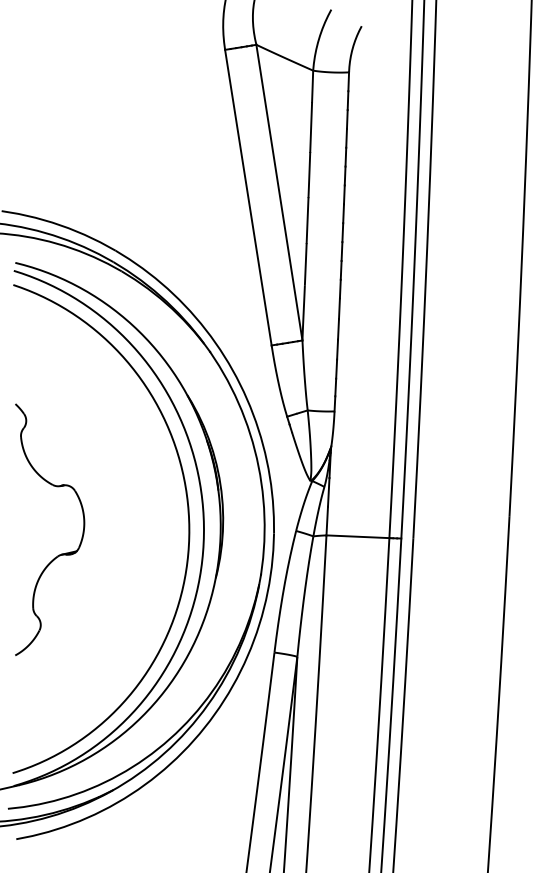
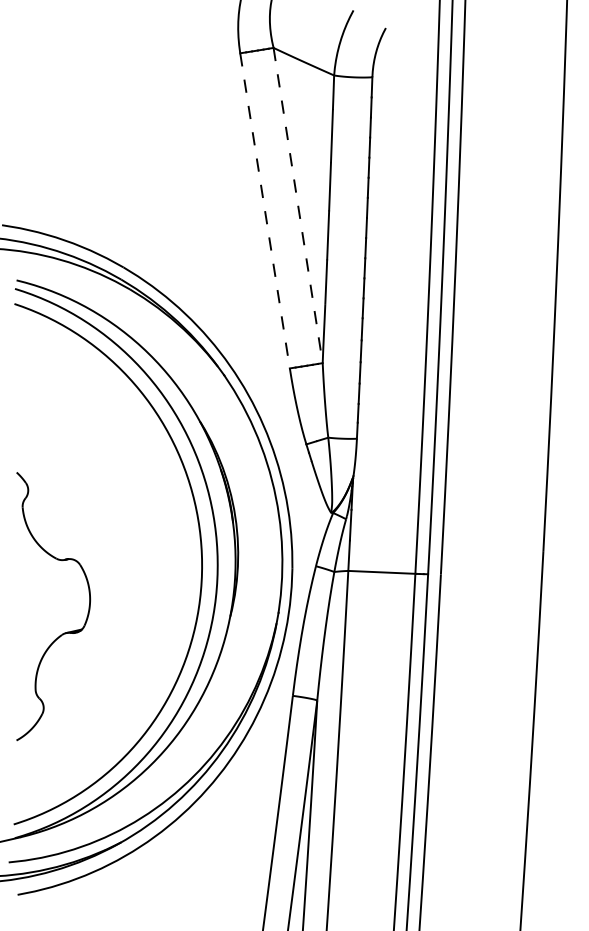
line: (279, 192) -> (298, 205), solid -> dashed
line: (248, 197) -> (265, 210), solid -> dashed
part: (61, 553) -> (65, 631), moved

